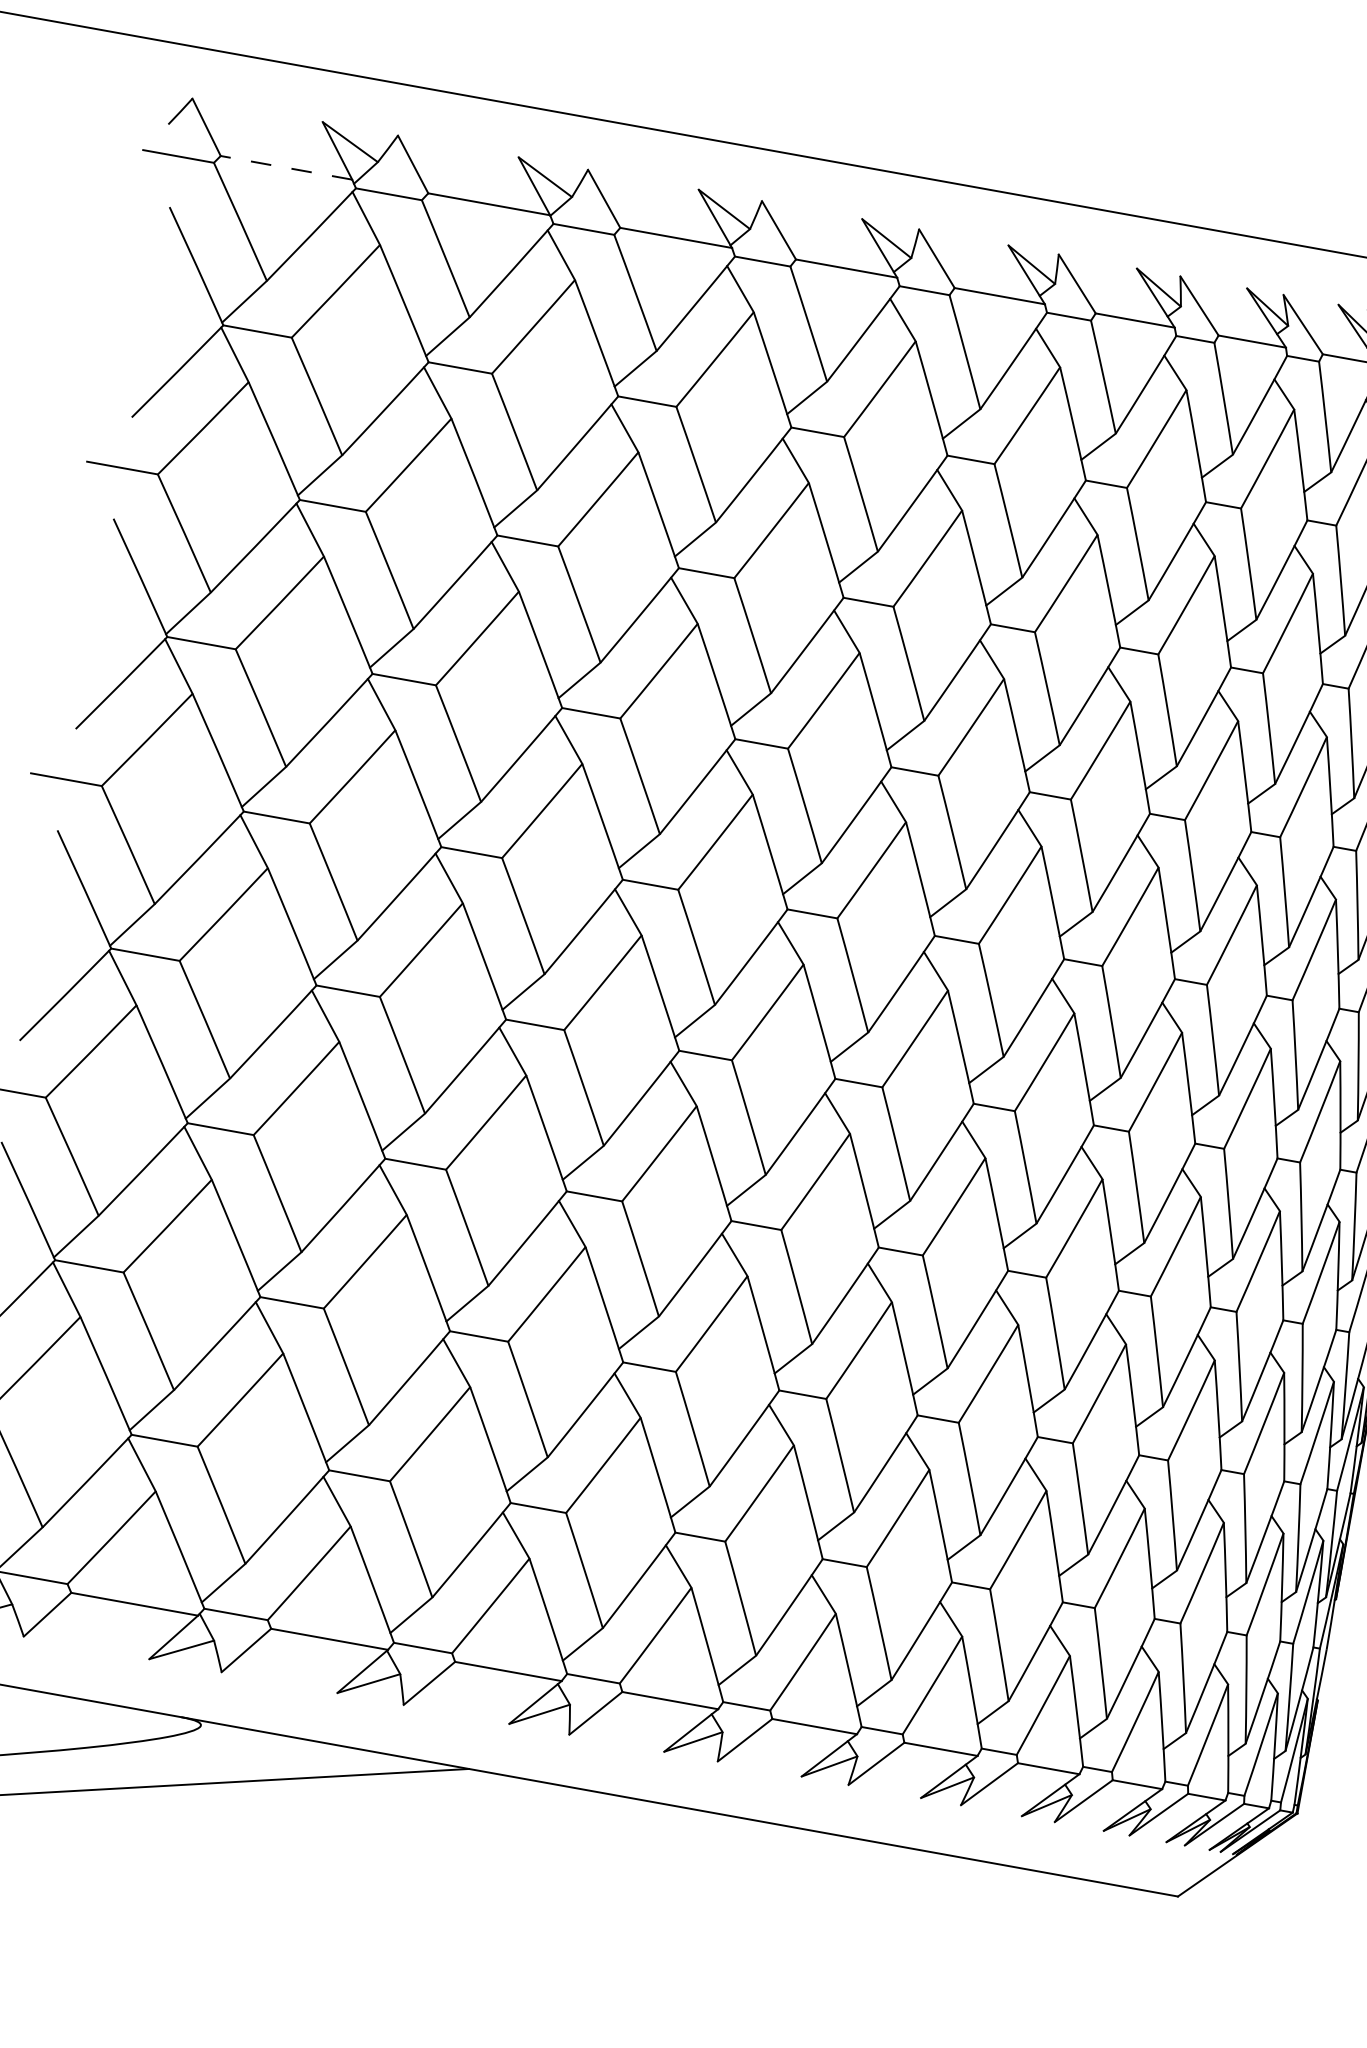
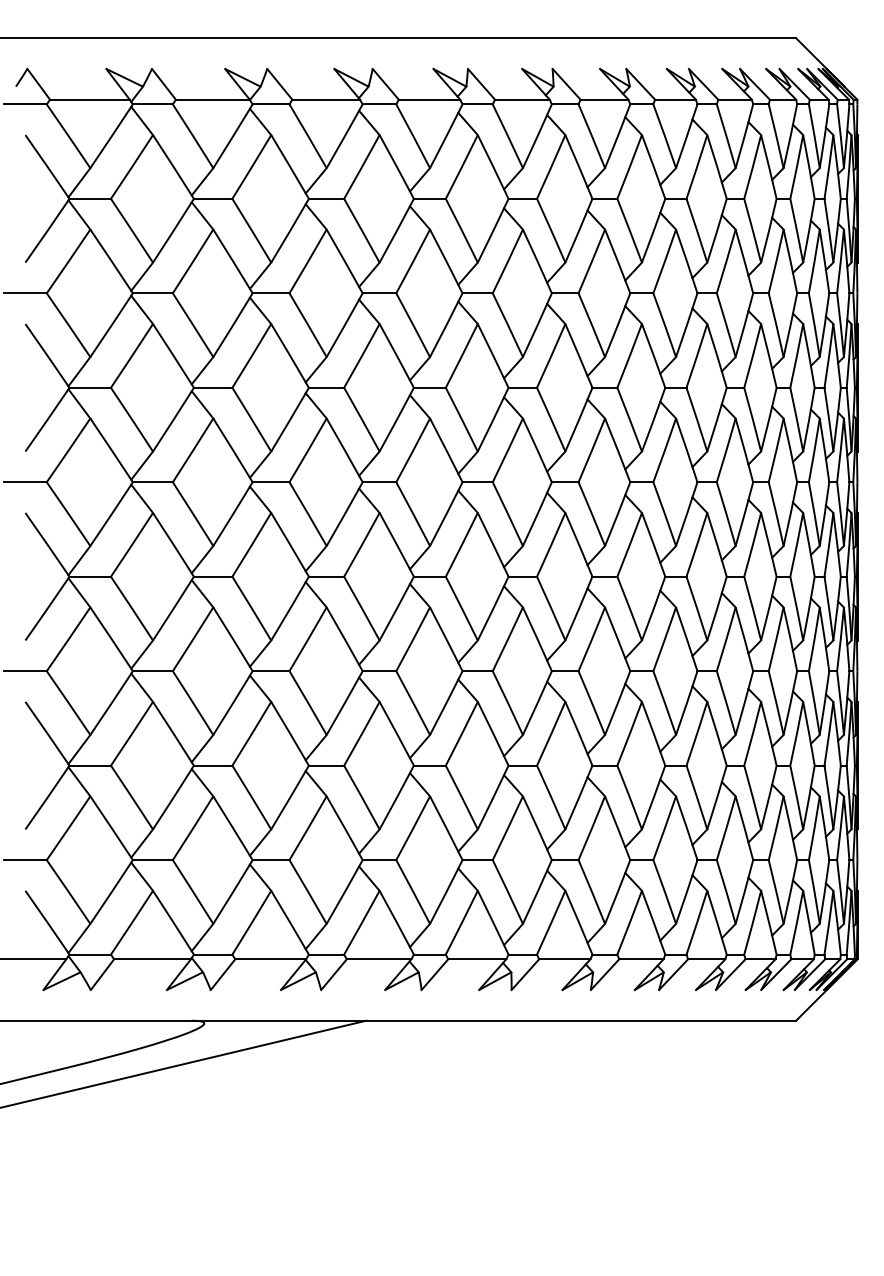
line: (285, 167) -> (89, 99), dashed -> solid

